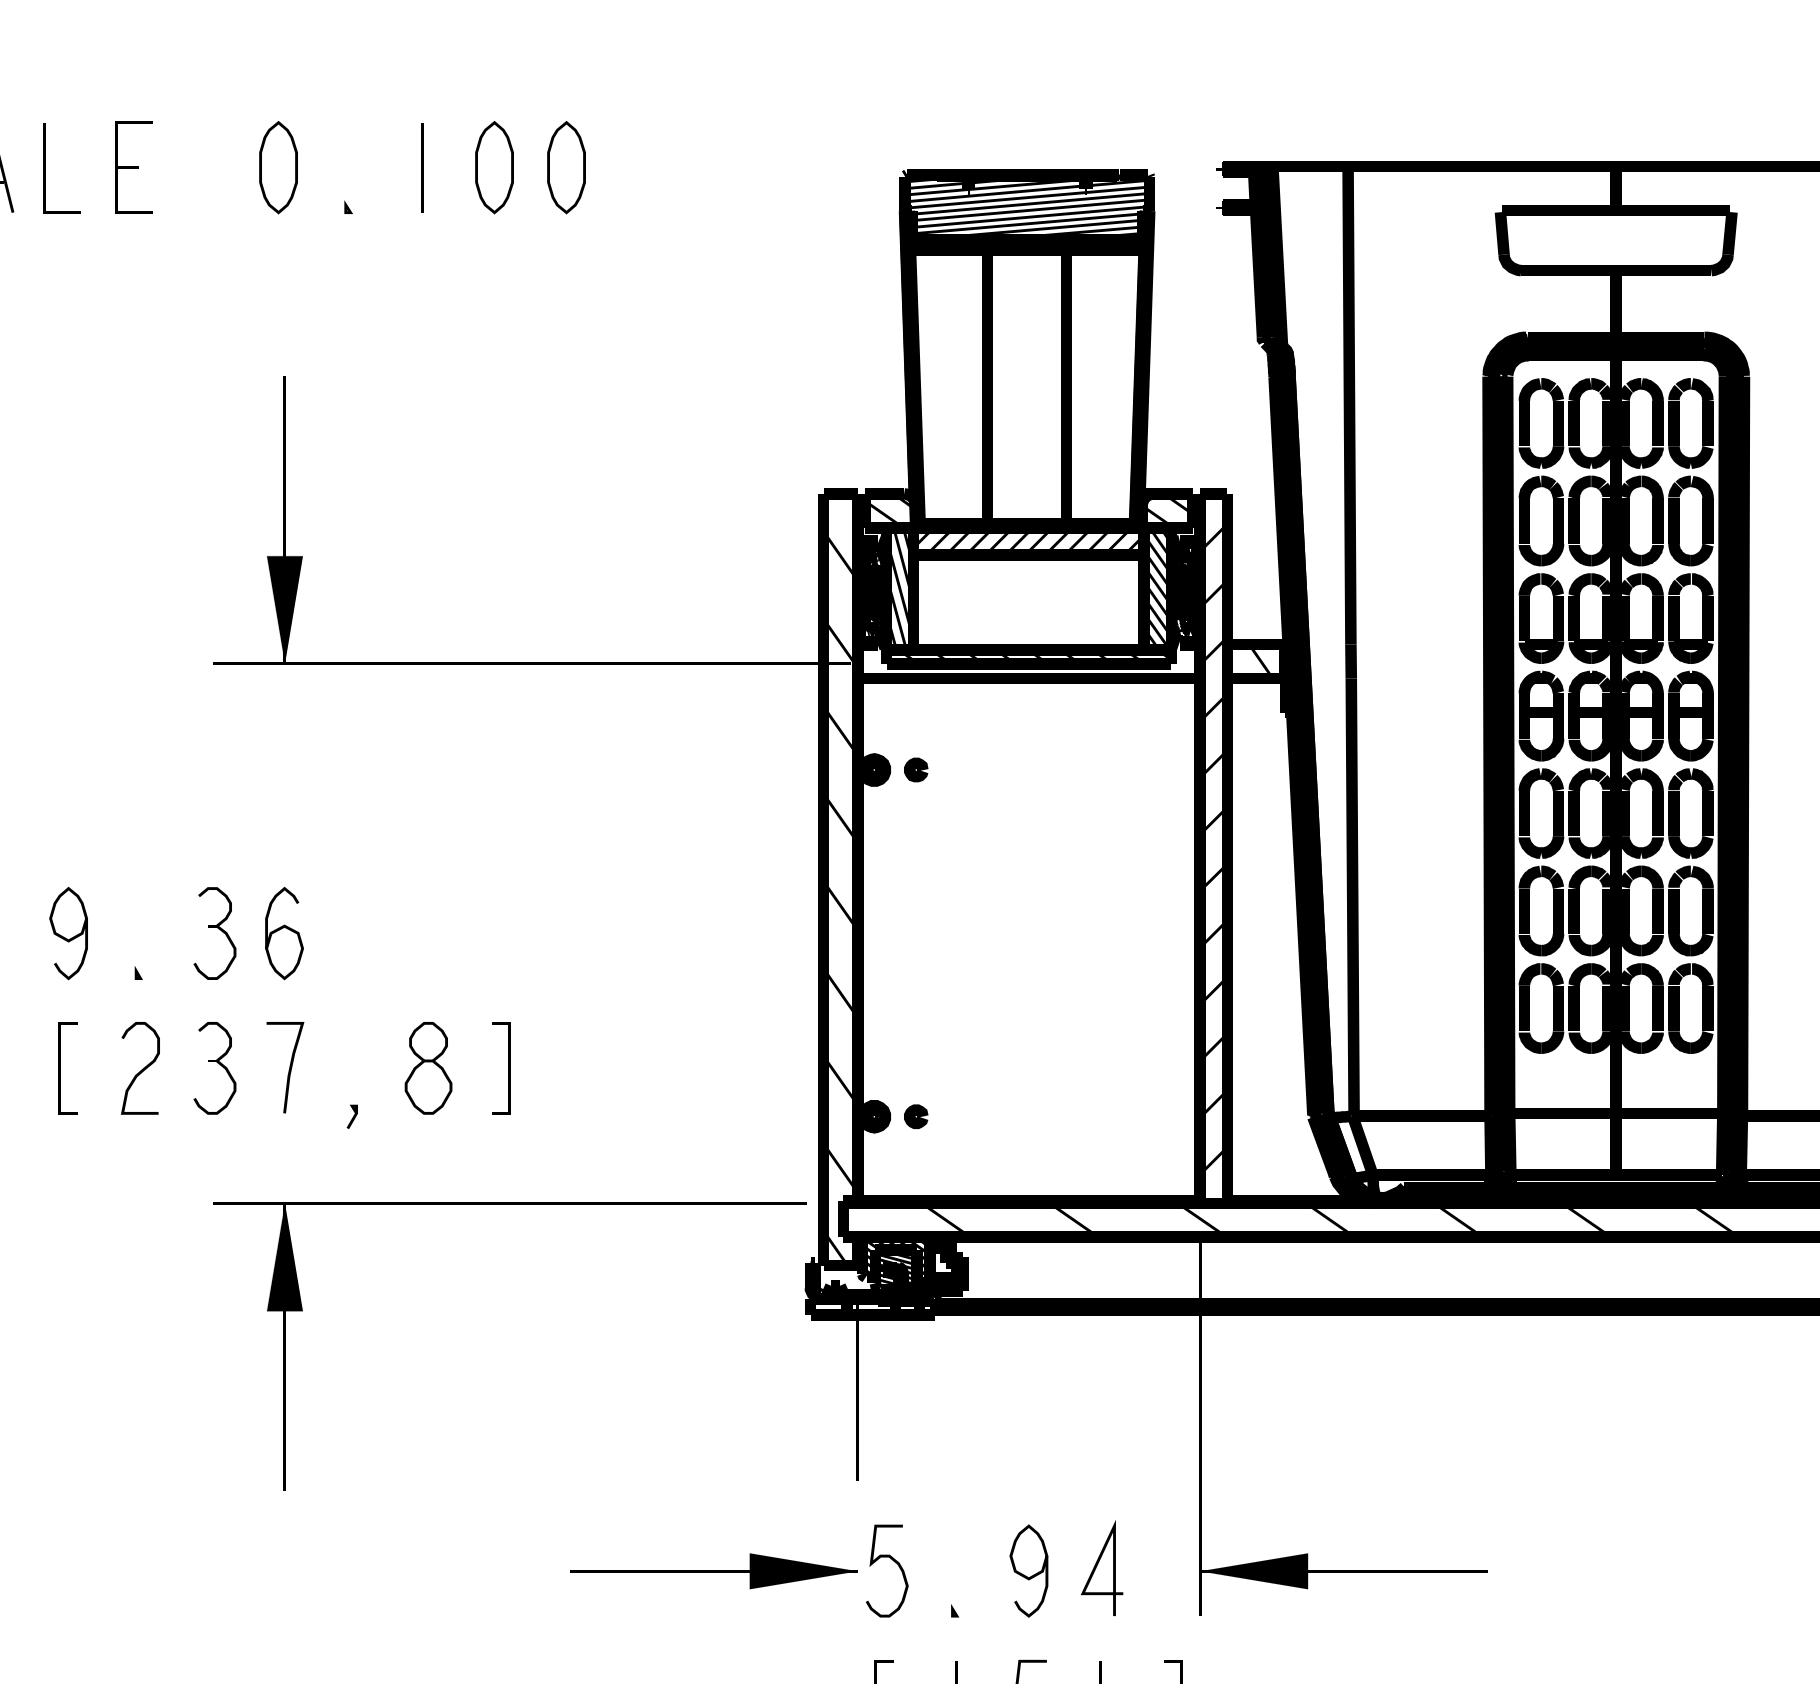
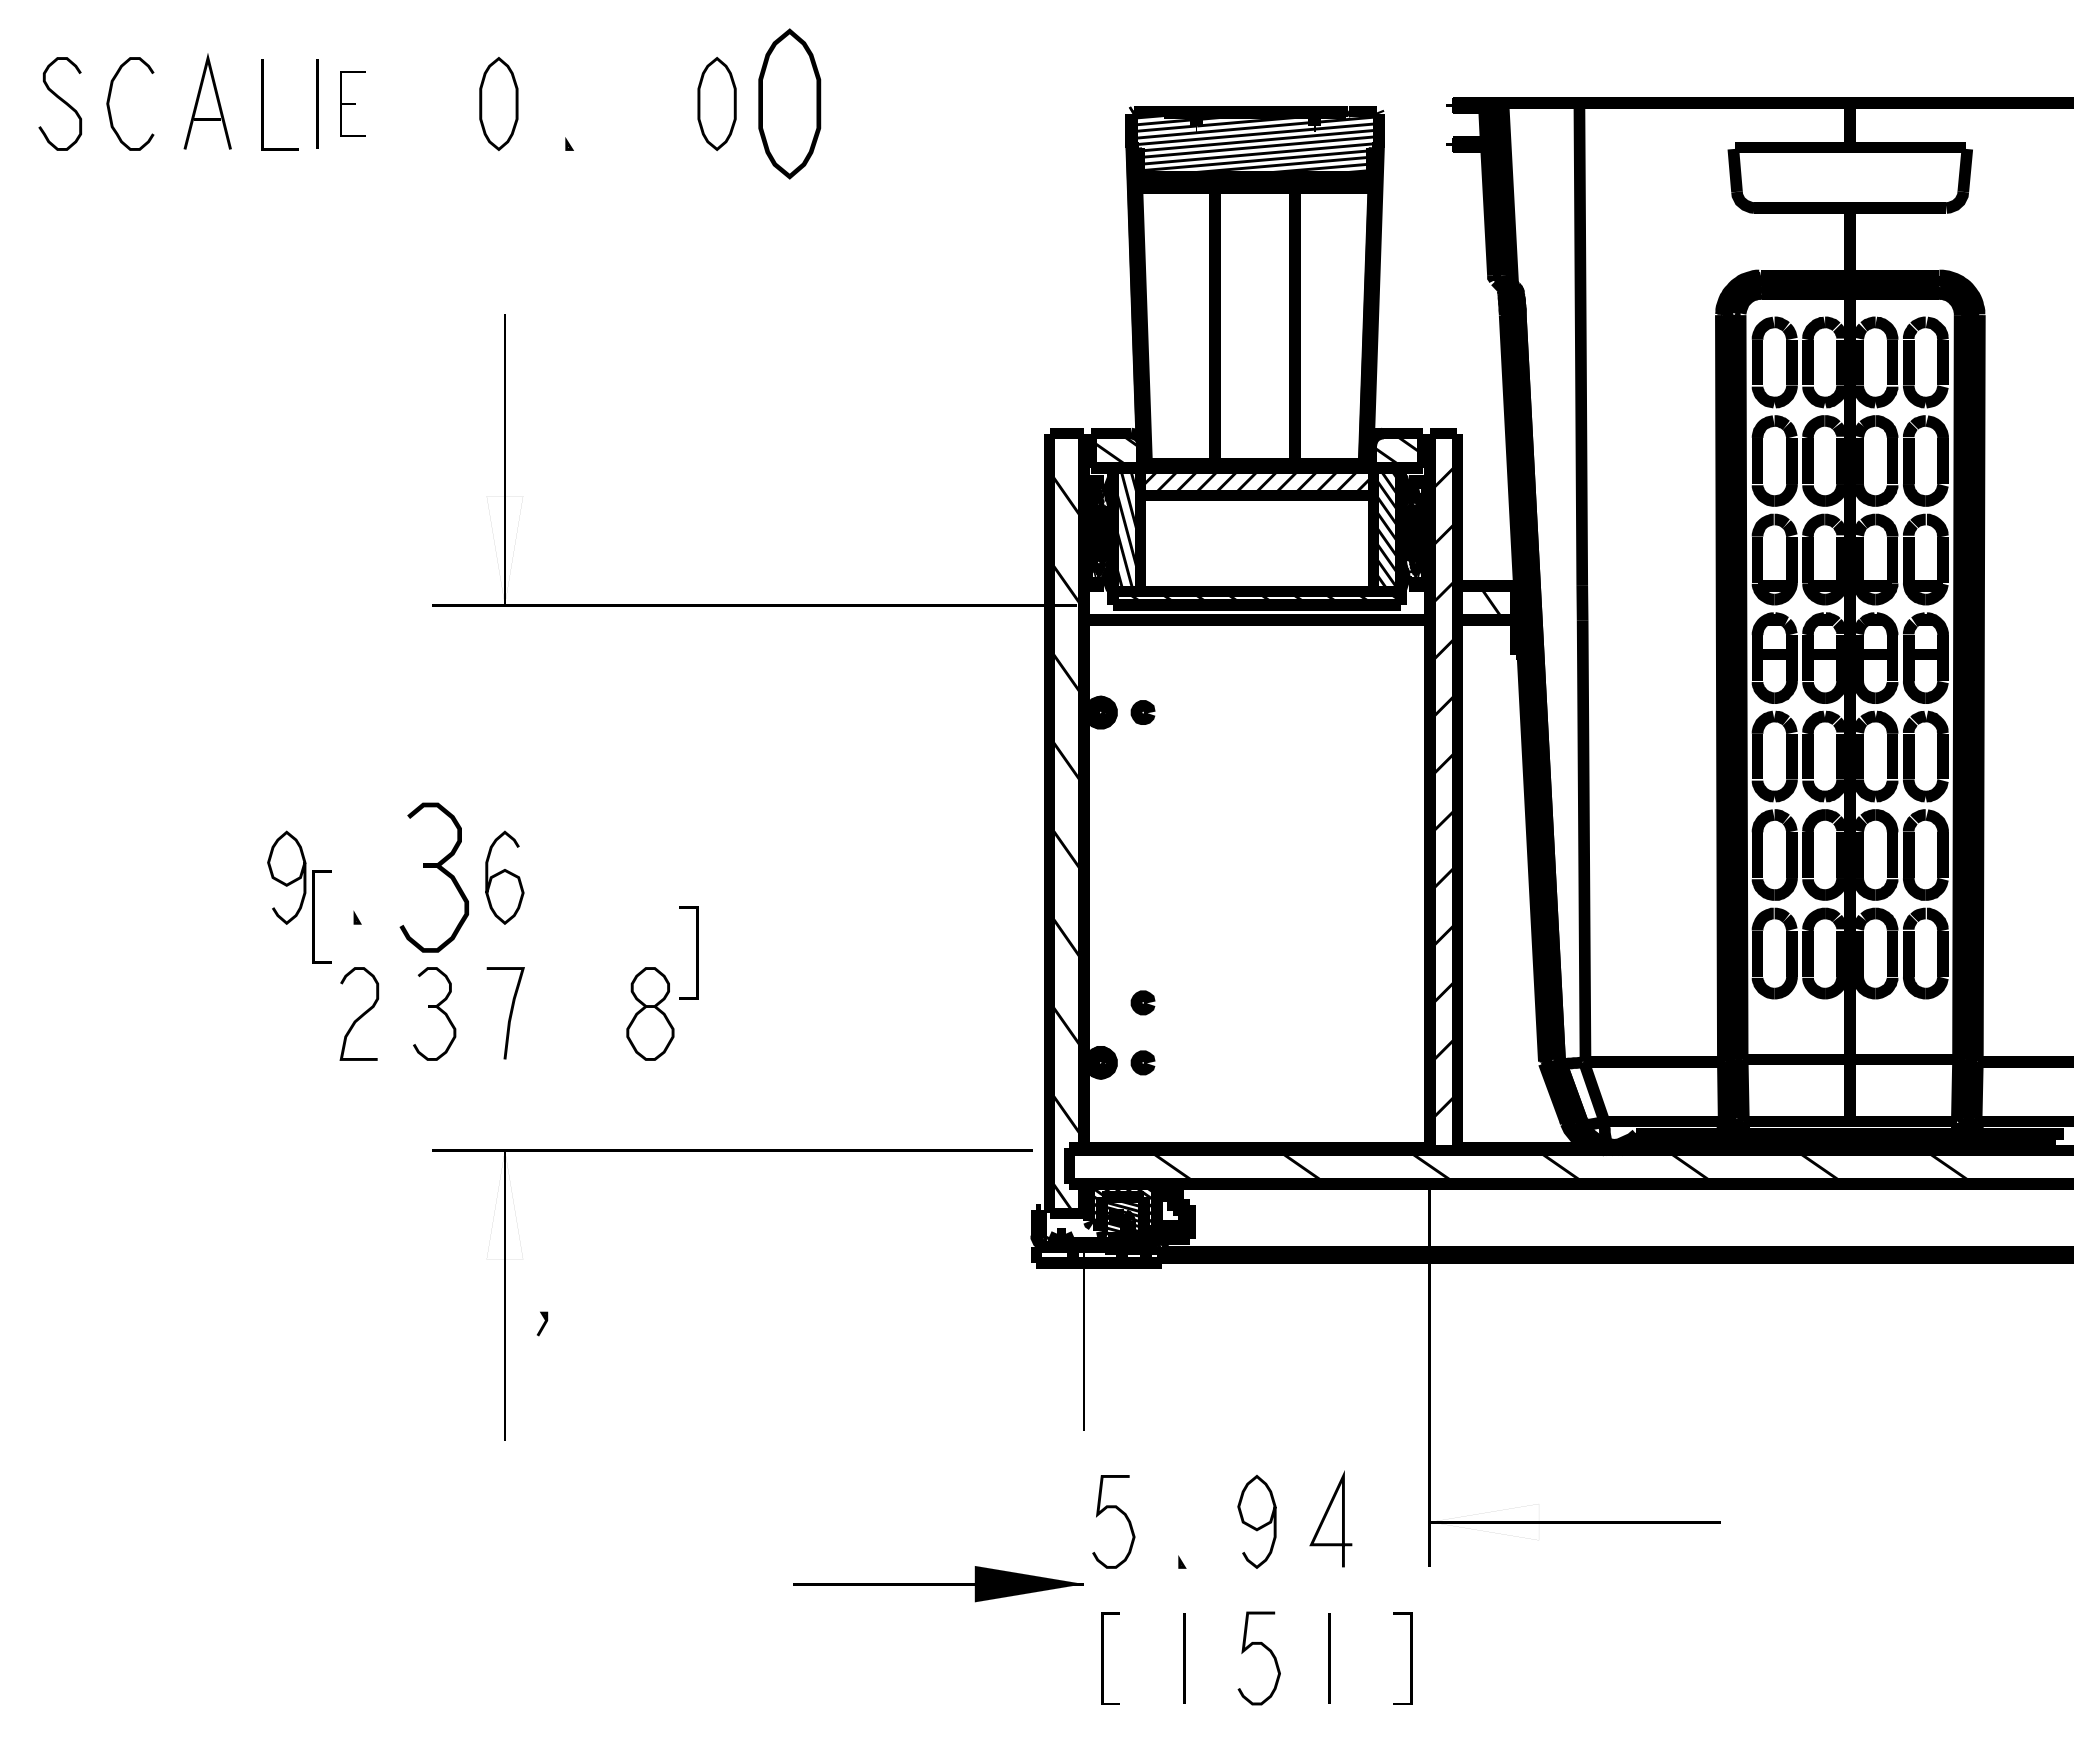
part: (133, 167) -> (352, 103), size x0.7
line: (422, 167) -> (317, 103), moved
part: (566, 167) -> (789, 103), size x1.6
fill: (285, 609) -> (505, 550), removed
part: (214, 933) -> (434, 877), size x1.6
curve: (915, 1056) -> (1142, 1002), added
line: (60, 1067) -> (314, 916), moved
line: (508, 1067) -> (696, 952), moved
line: (353, 1116) -> (543, 1323), moved
fill: (285, 1256) -> (505, 1204), removed
fill: (1254, 1570) -> (1484, 1521), removed
part: (713, 1571) -> (938, 1584), moved

